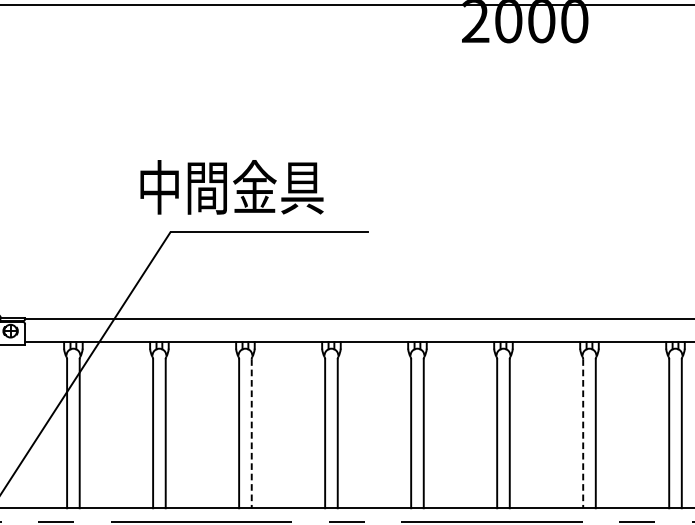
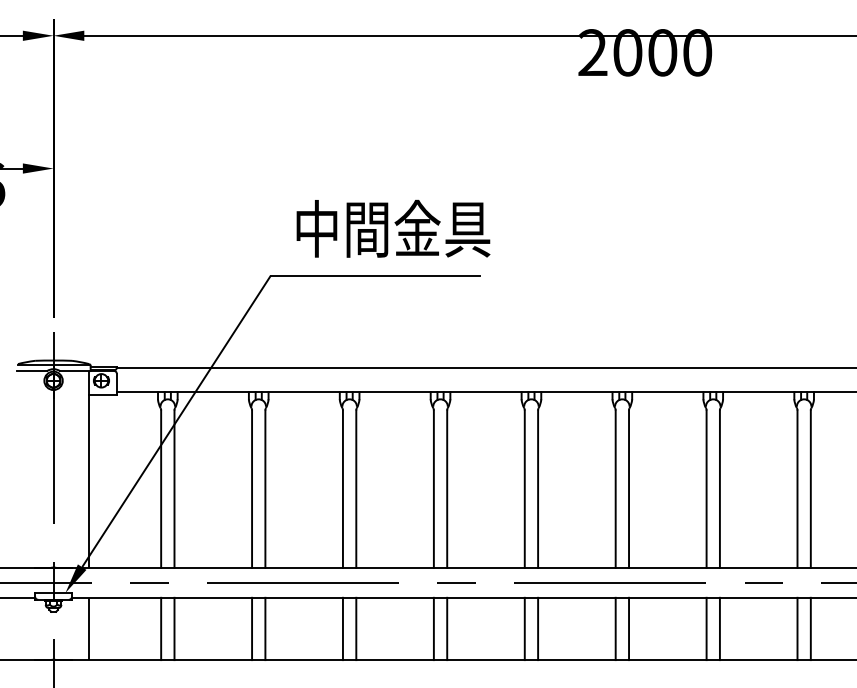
text: (232, 187) -> (393, 228), moved
line: (251, 433) -> (356, 489), dashed -> solid
line: (583, 433) -> (706, 489), dashed -> solid

